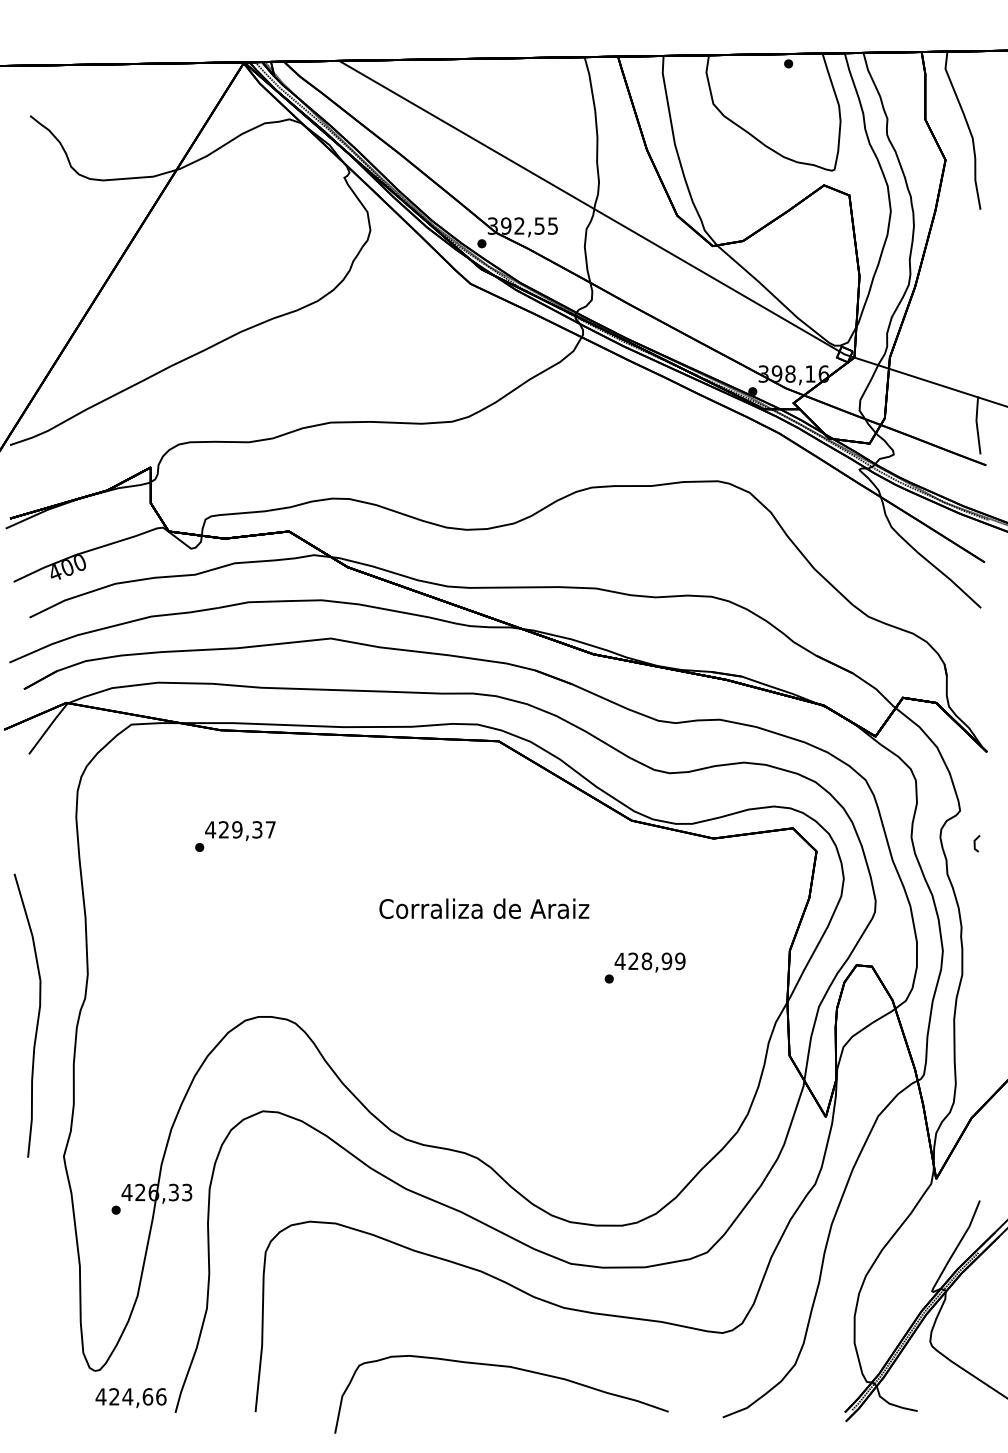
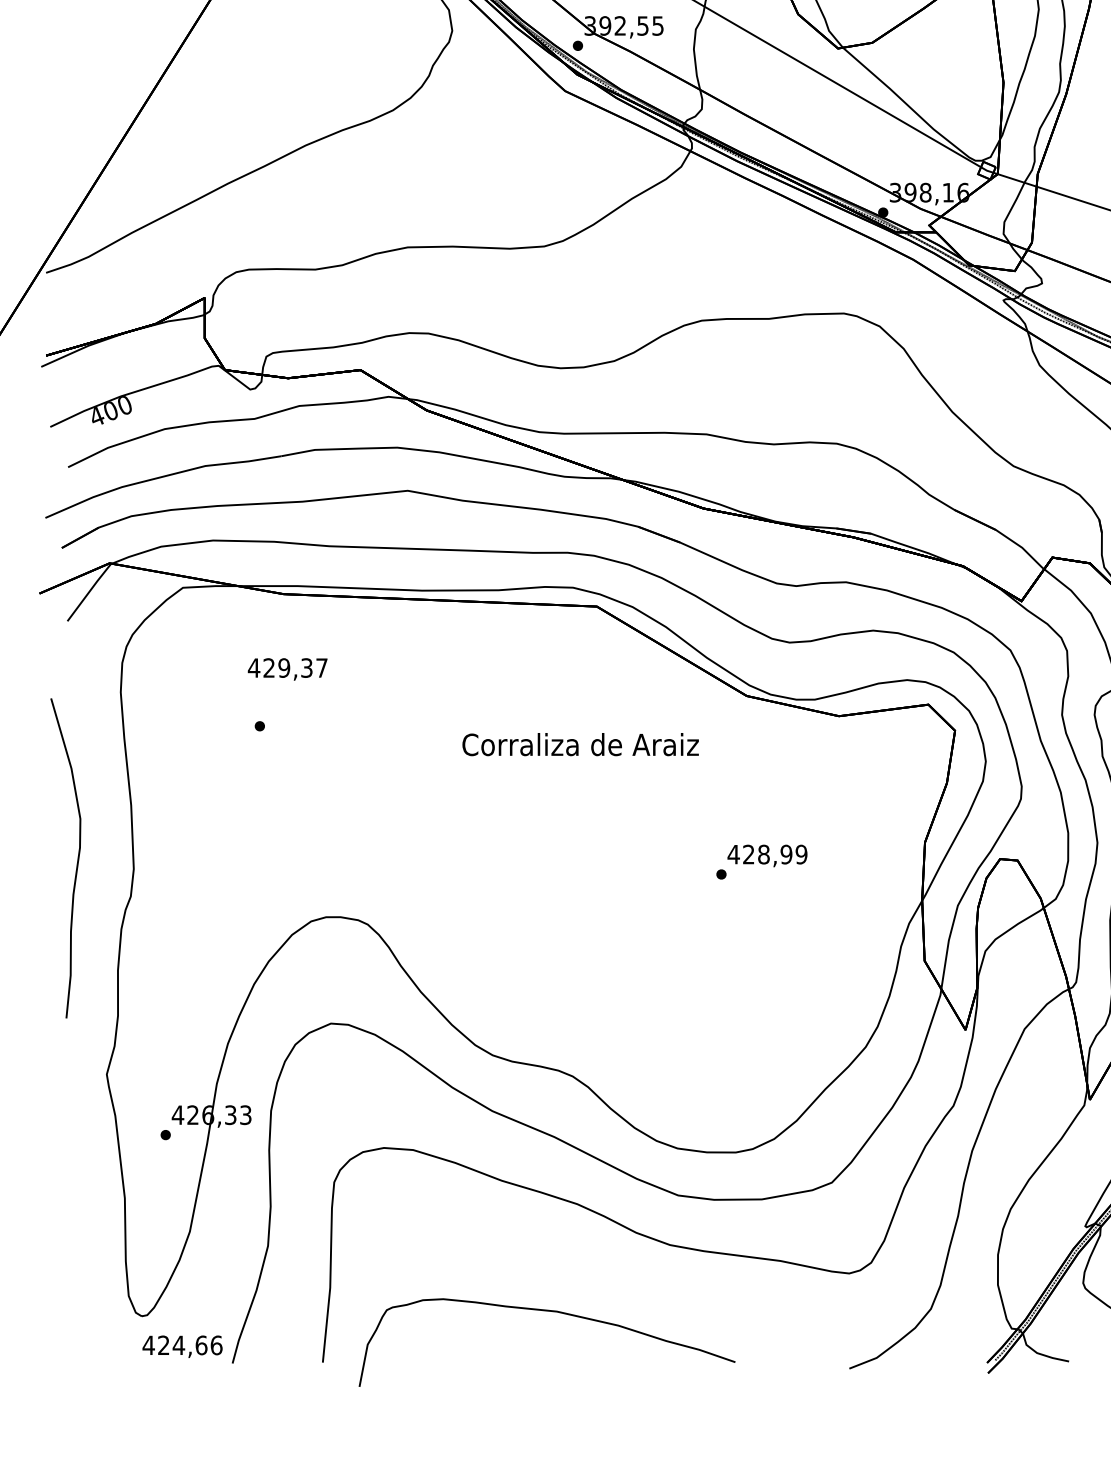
text: (240, 830) -> (287, 668), moved
text: (484, 908) -> (580, 744), moved
curve: (37, 1015) -> (77, 858), moved
curve: (503, 1367) -> (549, 1312), moved

